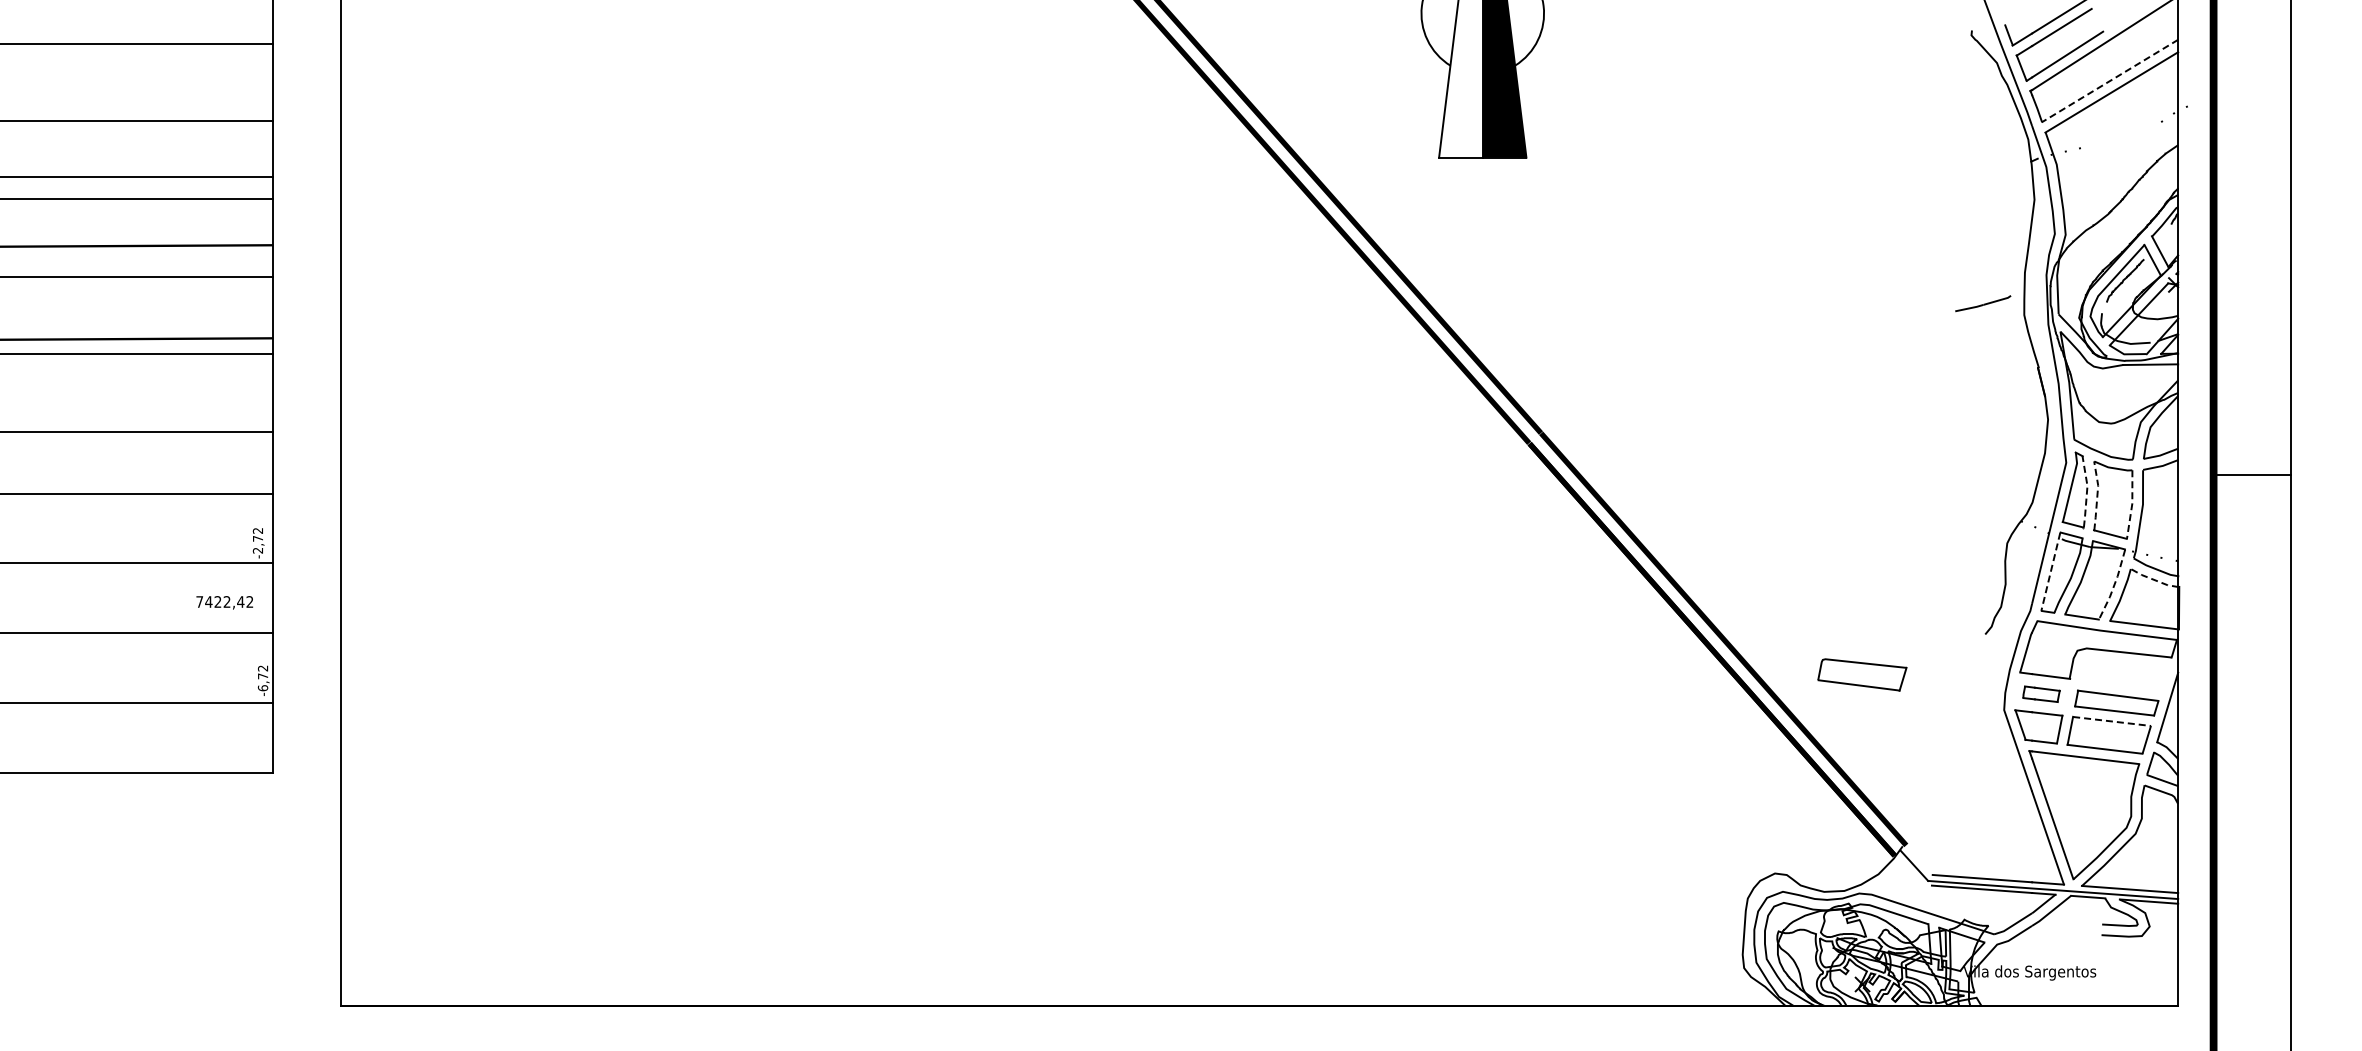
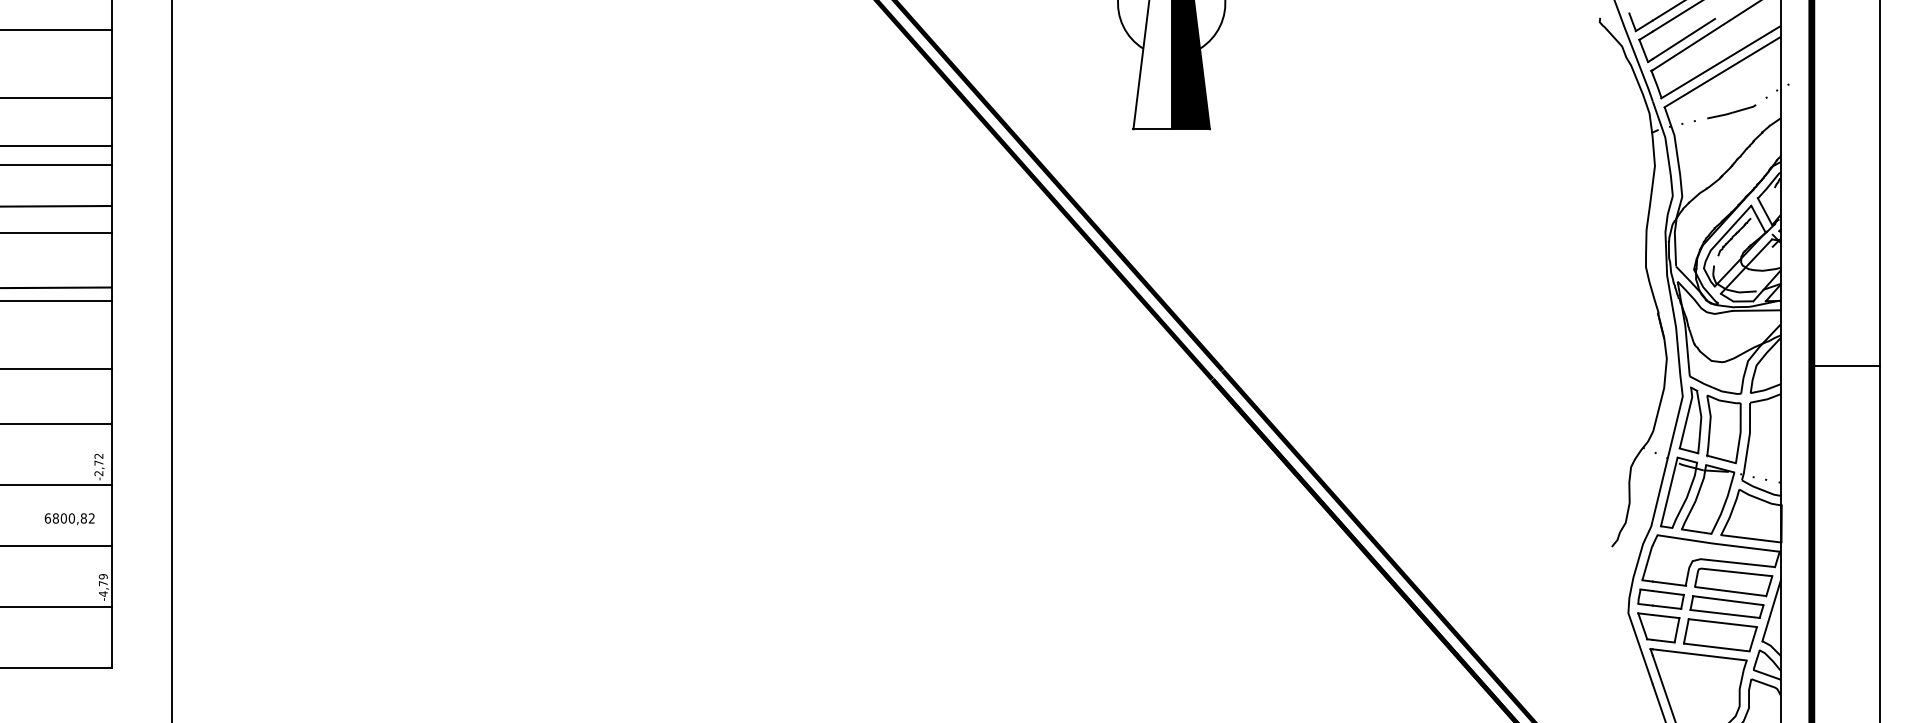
line: (2109, 81) -> (1720, 62), dashed -> solid
part: (1983, 303) -> (1732, 111), moved
line: (2252, 475) -> (1845, 365), moved
line: (2087, 491) -> (1701, 421), dashed -> solid
line: (2097, 495) -> (1710, 425), dashed -> solid
line: (2132, 504) -> (1740, 433), dashed -> solid
line: (2050, 572) -> (1668, 492), dashed -> solid
line: (2153, 579) -> (1759, 498), dashed -> solid
line: (2113, 586) -> (1724, 504), dashed -> solid
text: (220, 601) -> (66, 518), 7422,42 -> 6800,82
part: (1862, 674) -> (1733, 581), moved
text: (262, 678) -> (102, 585), -6,72 -> -4,79
part: (2041, 694) -> (1661, 599), size x1.43
line: (2112, 721) -> (1723, 623), dashed -> solid

